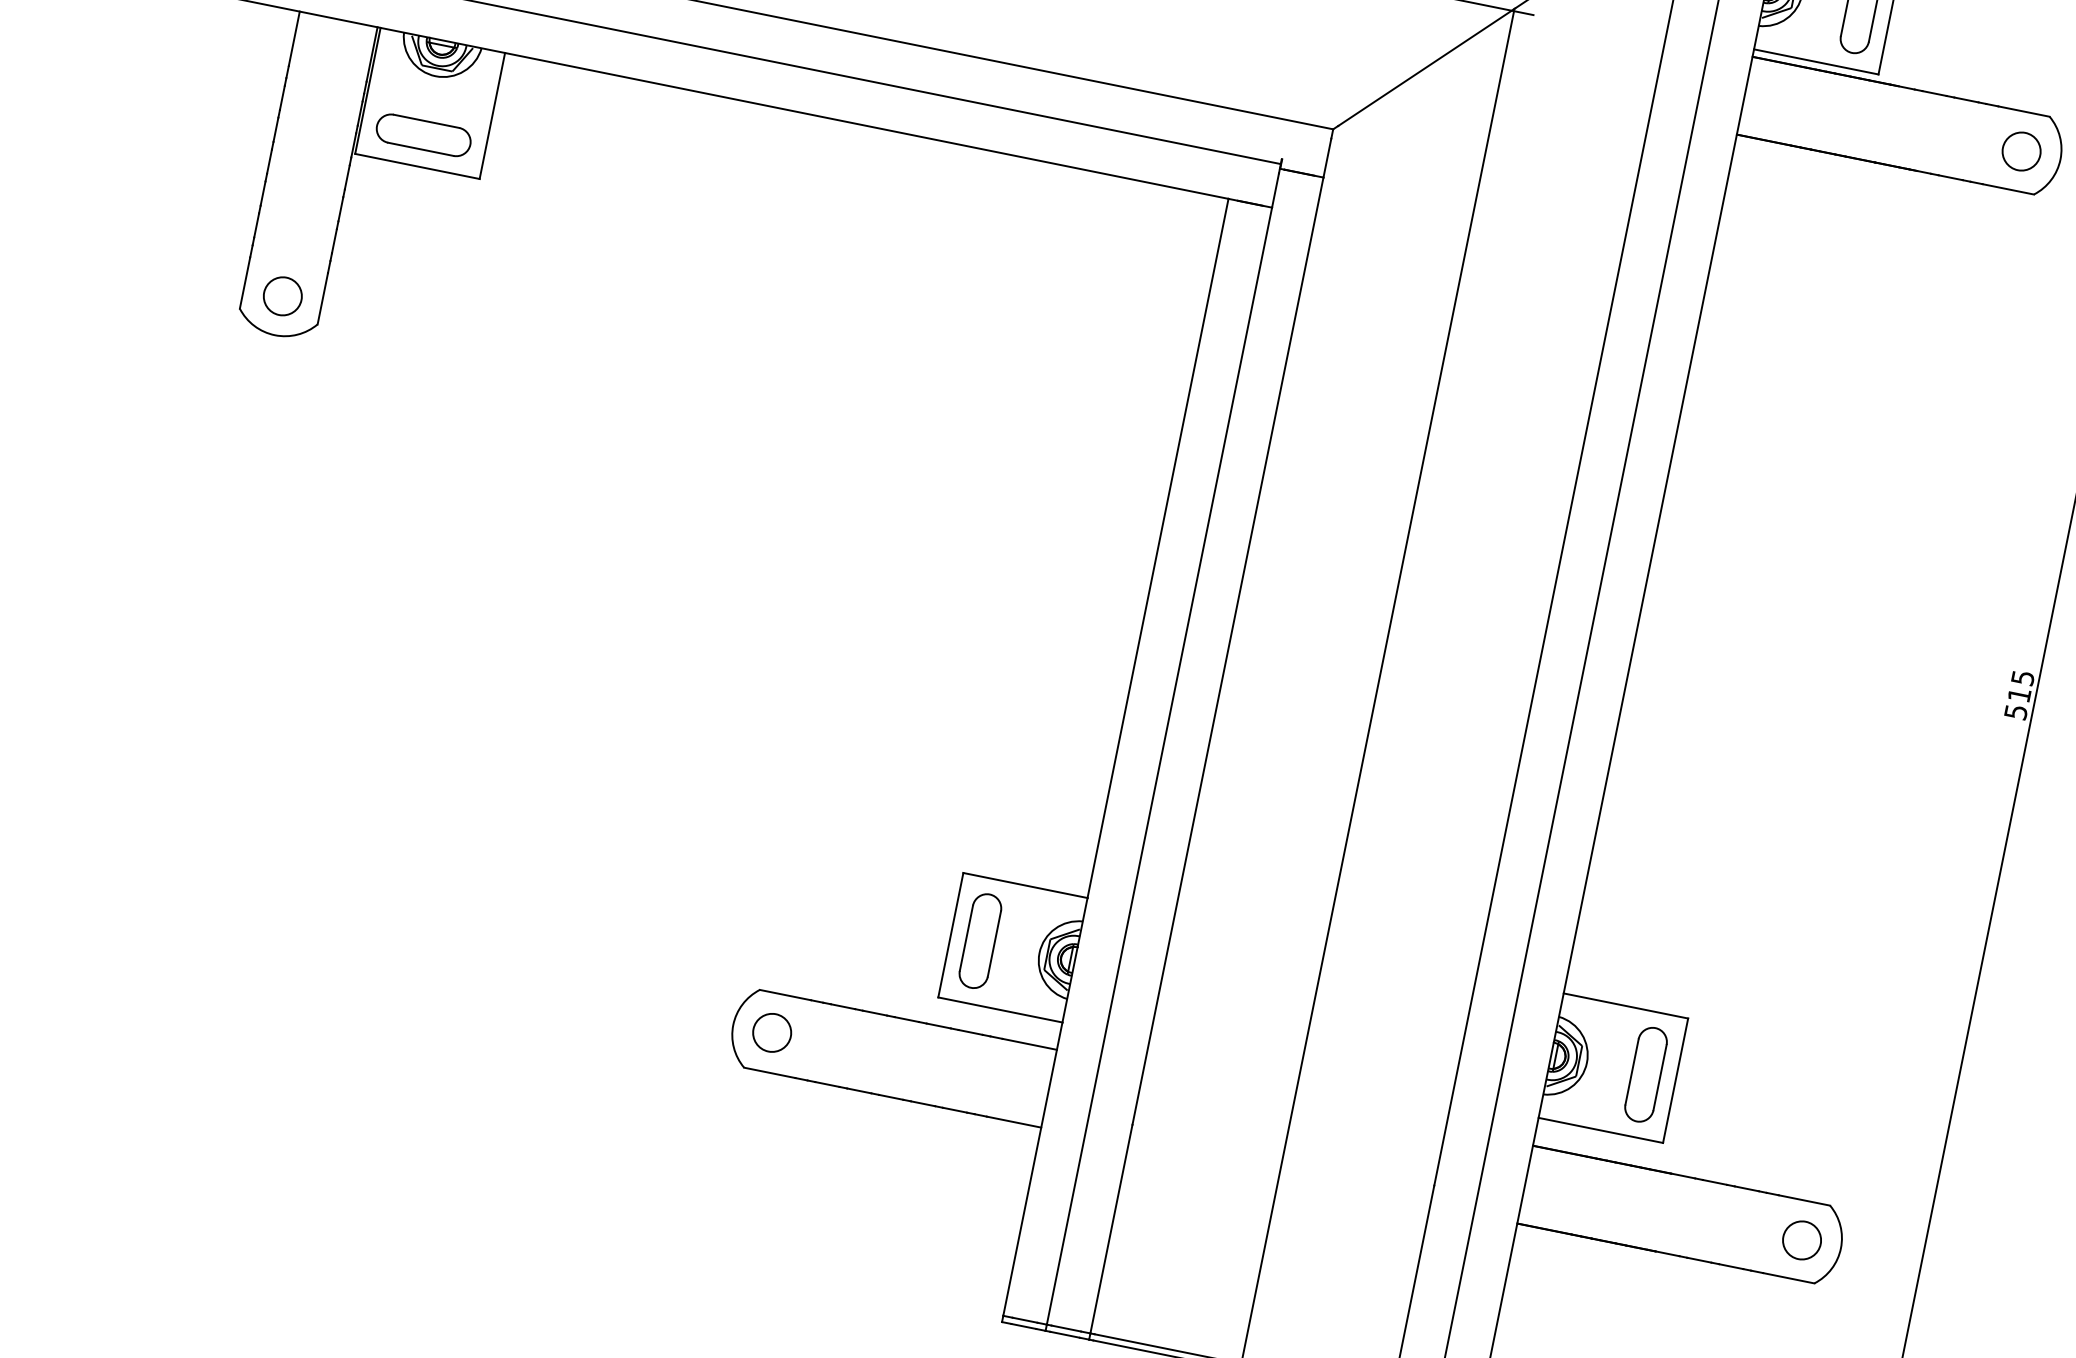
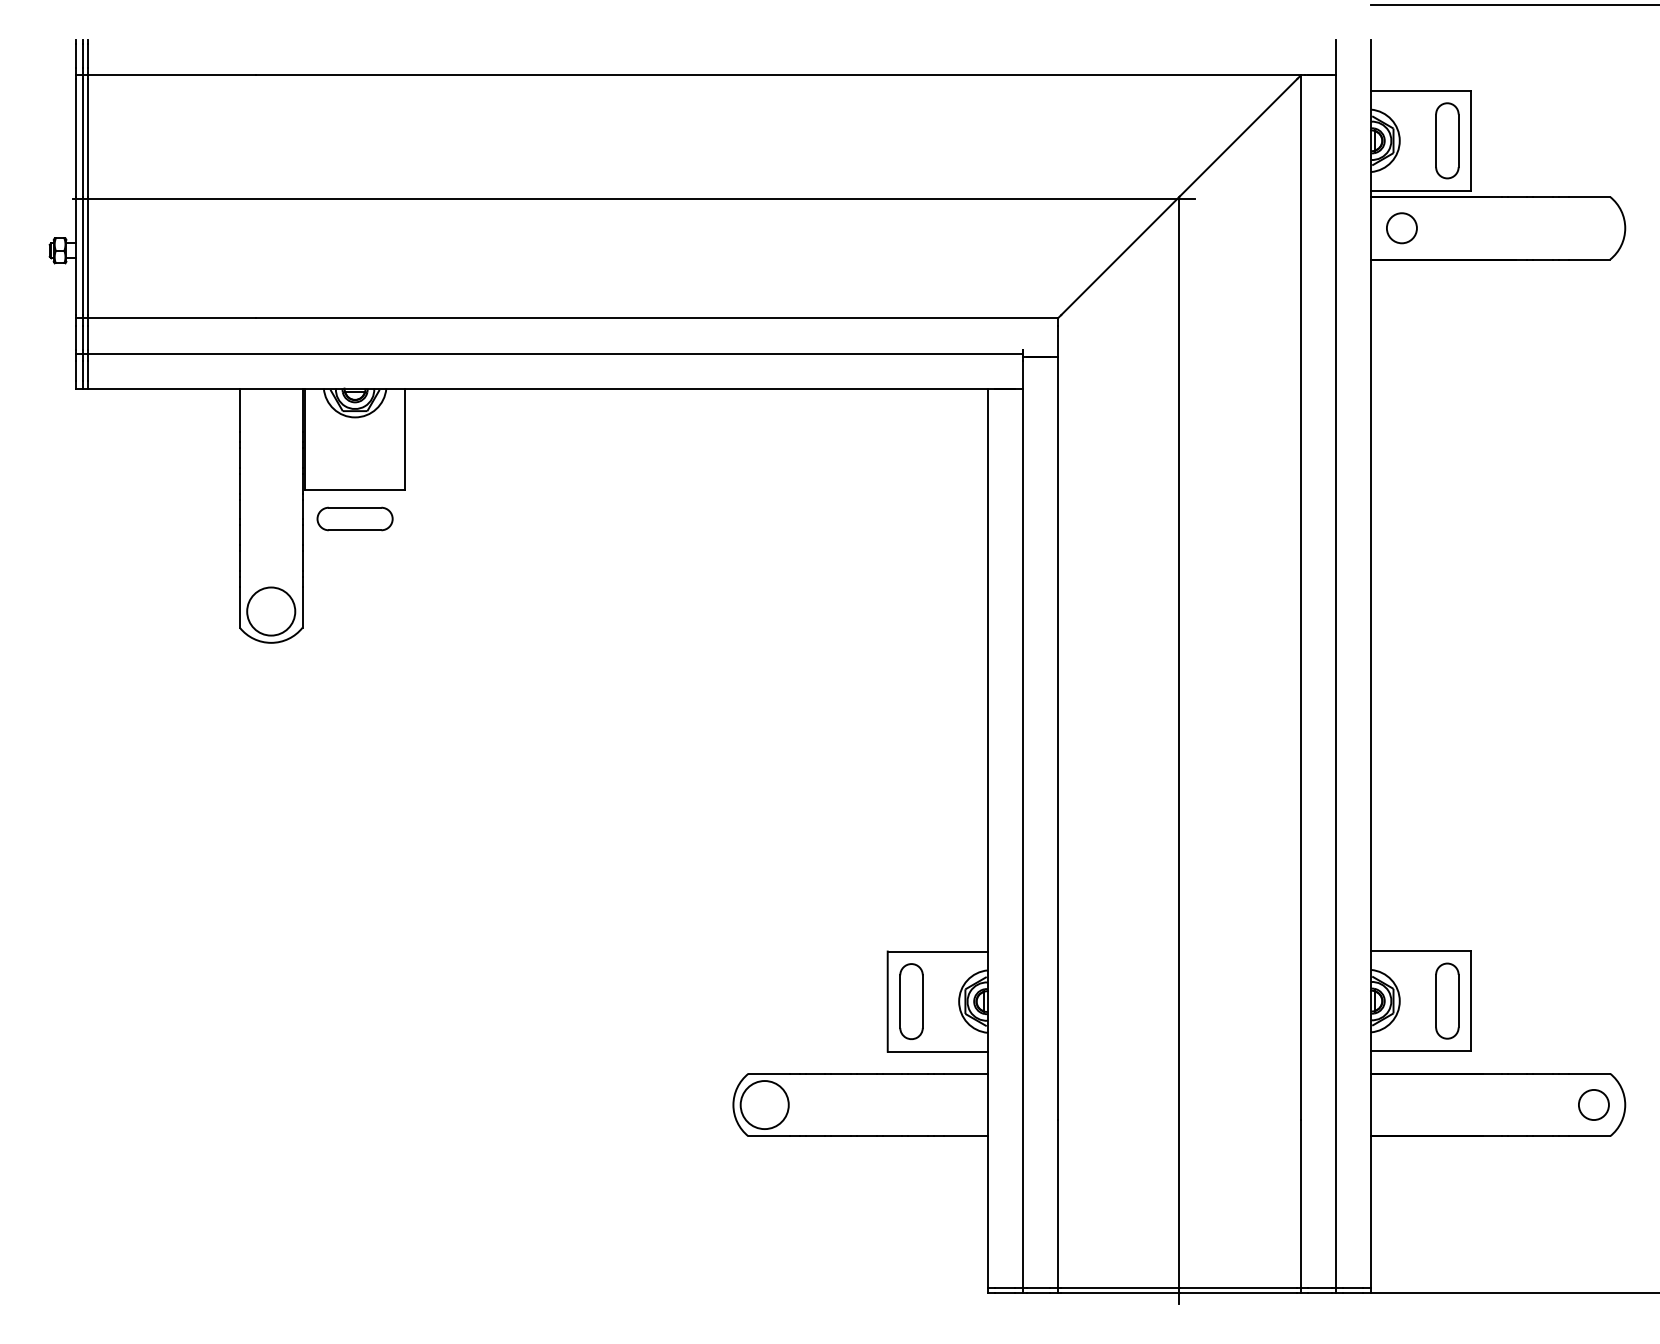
part: (423, 134) -> (354, 518), moved
circle: (2021, 151) -> (1401, 228), moved
circle: (283, 296) -> (271, 611), size x1.6
circle: (771, 1033) -> (764, 1105), size x1.6

